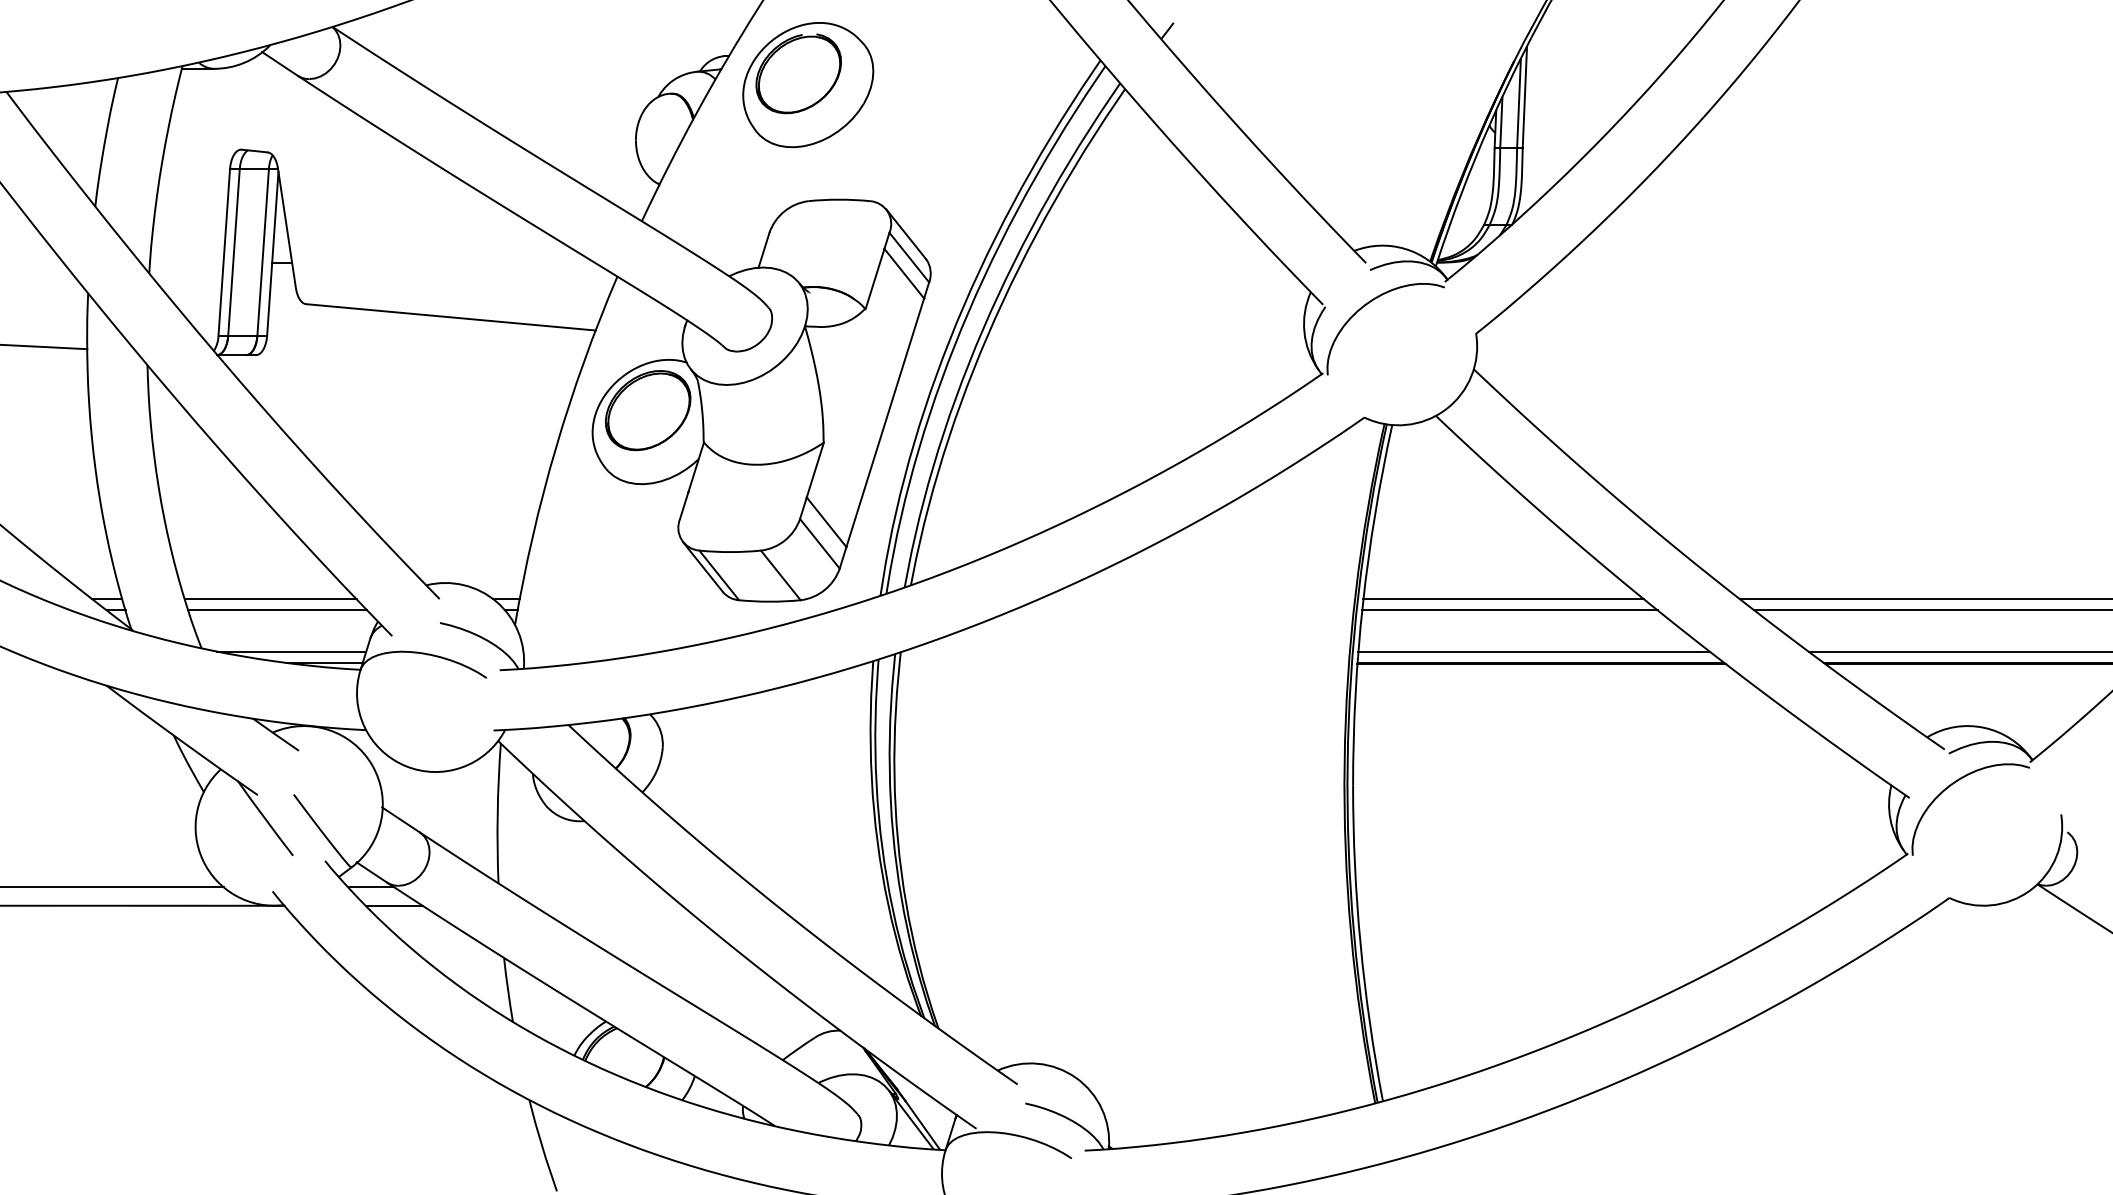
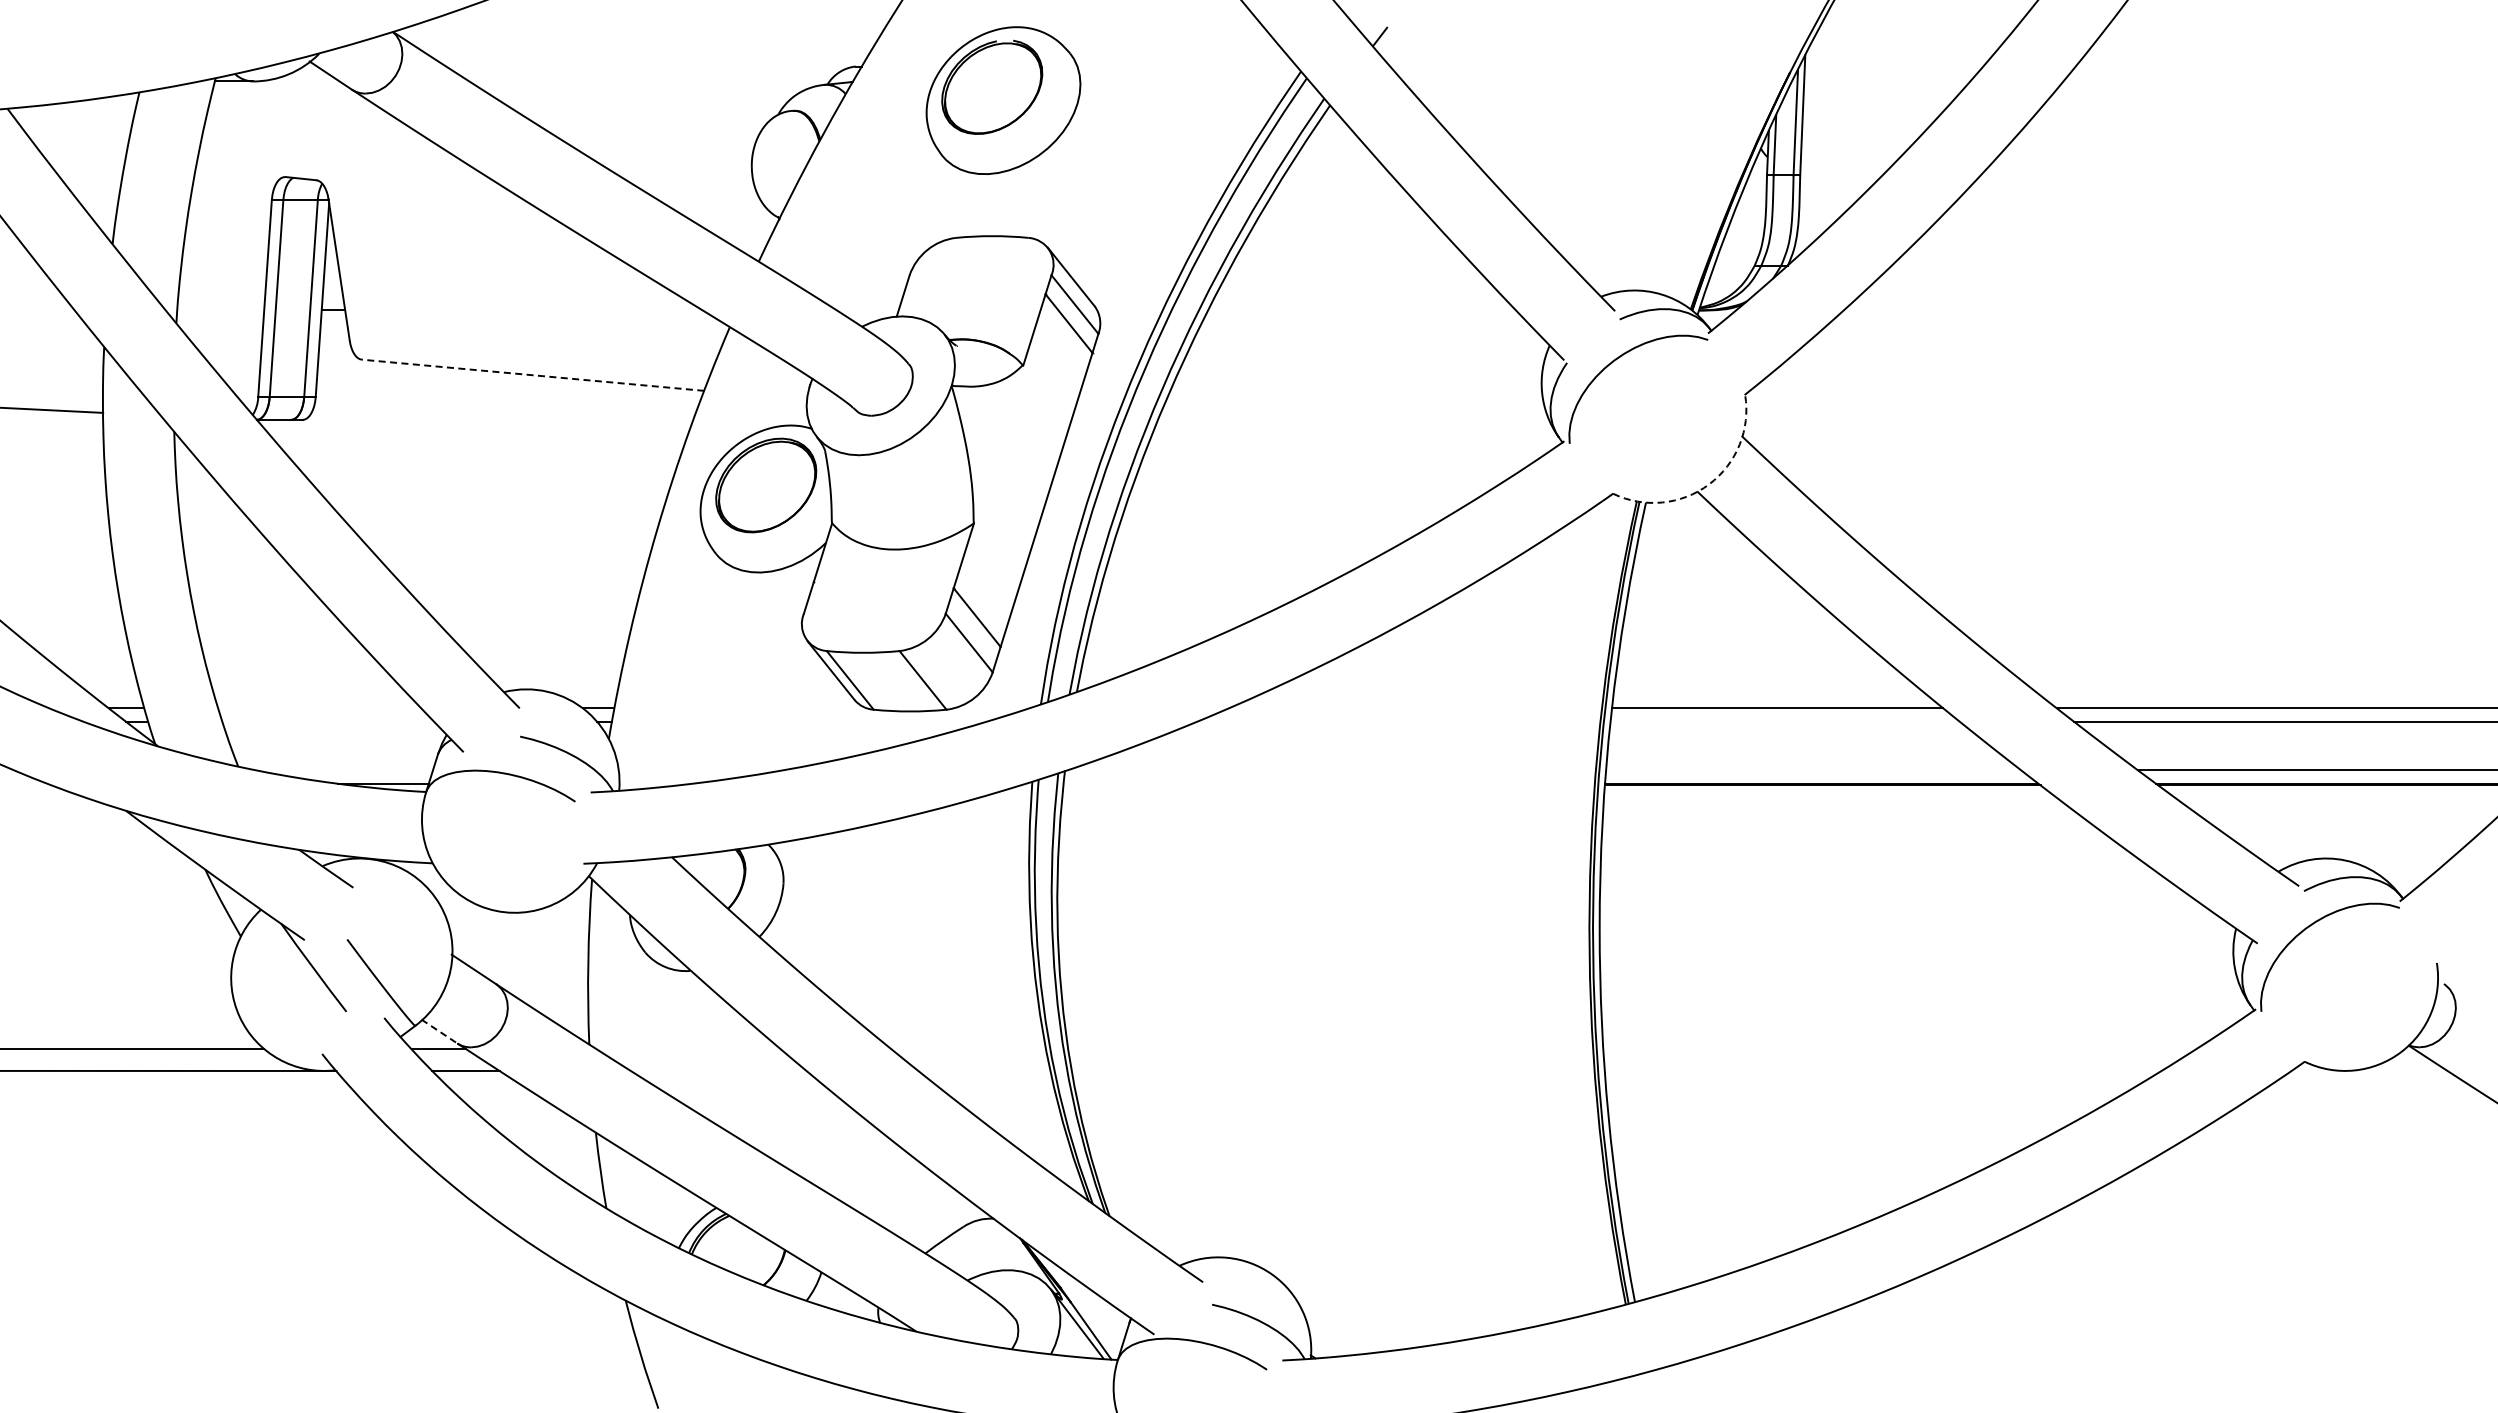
part: (808, 84) -> (1003, 100), moved
line: (451, 317) -> (533, 375), solid -> dashed
arc: (1445, 409) -> (1709, 484), solid -> dashed
line: (270, 599) -> (319, 708), removed
line: (277, 610) -> (328, 721), removed
line: (1509, 610) -> (1784, 721), removed
line: (291, 651) -> (344, 770), removed
line: (1533, 651) -> (1813, 770), removed
line: (371, 872) -> (439, 1031), solid -> dashed

